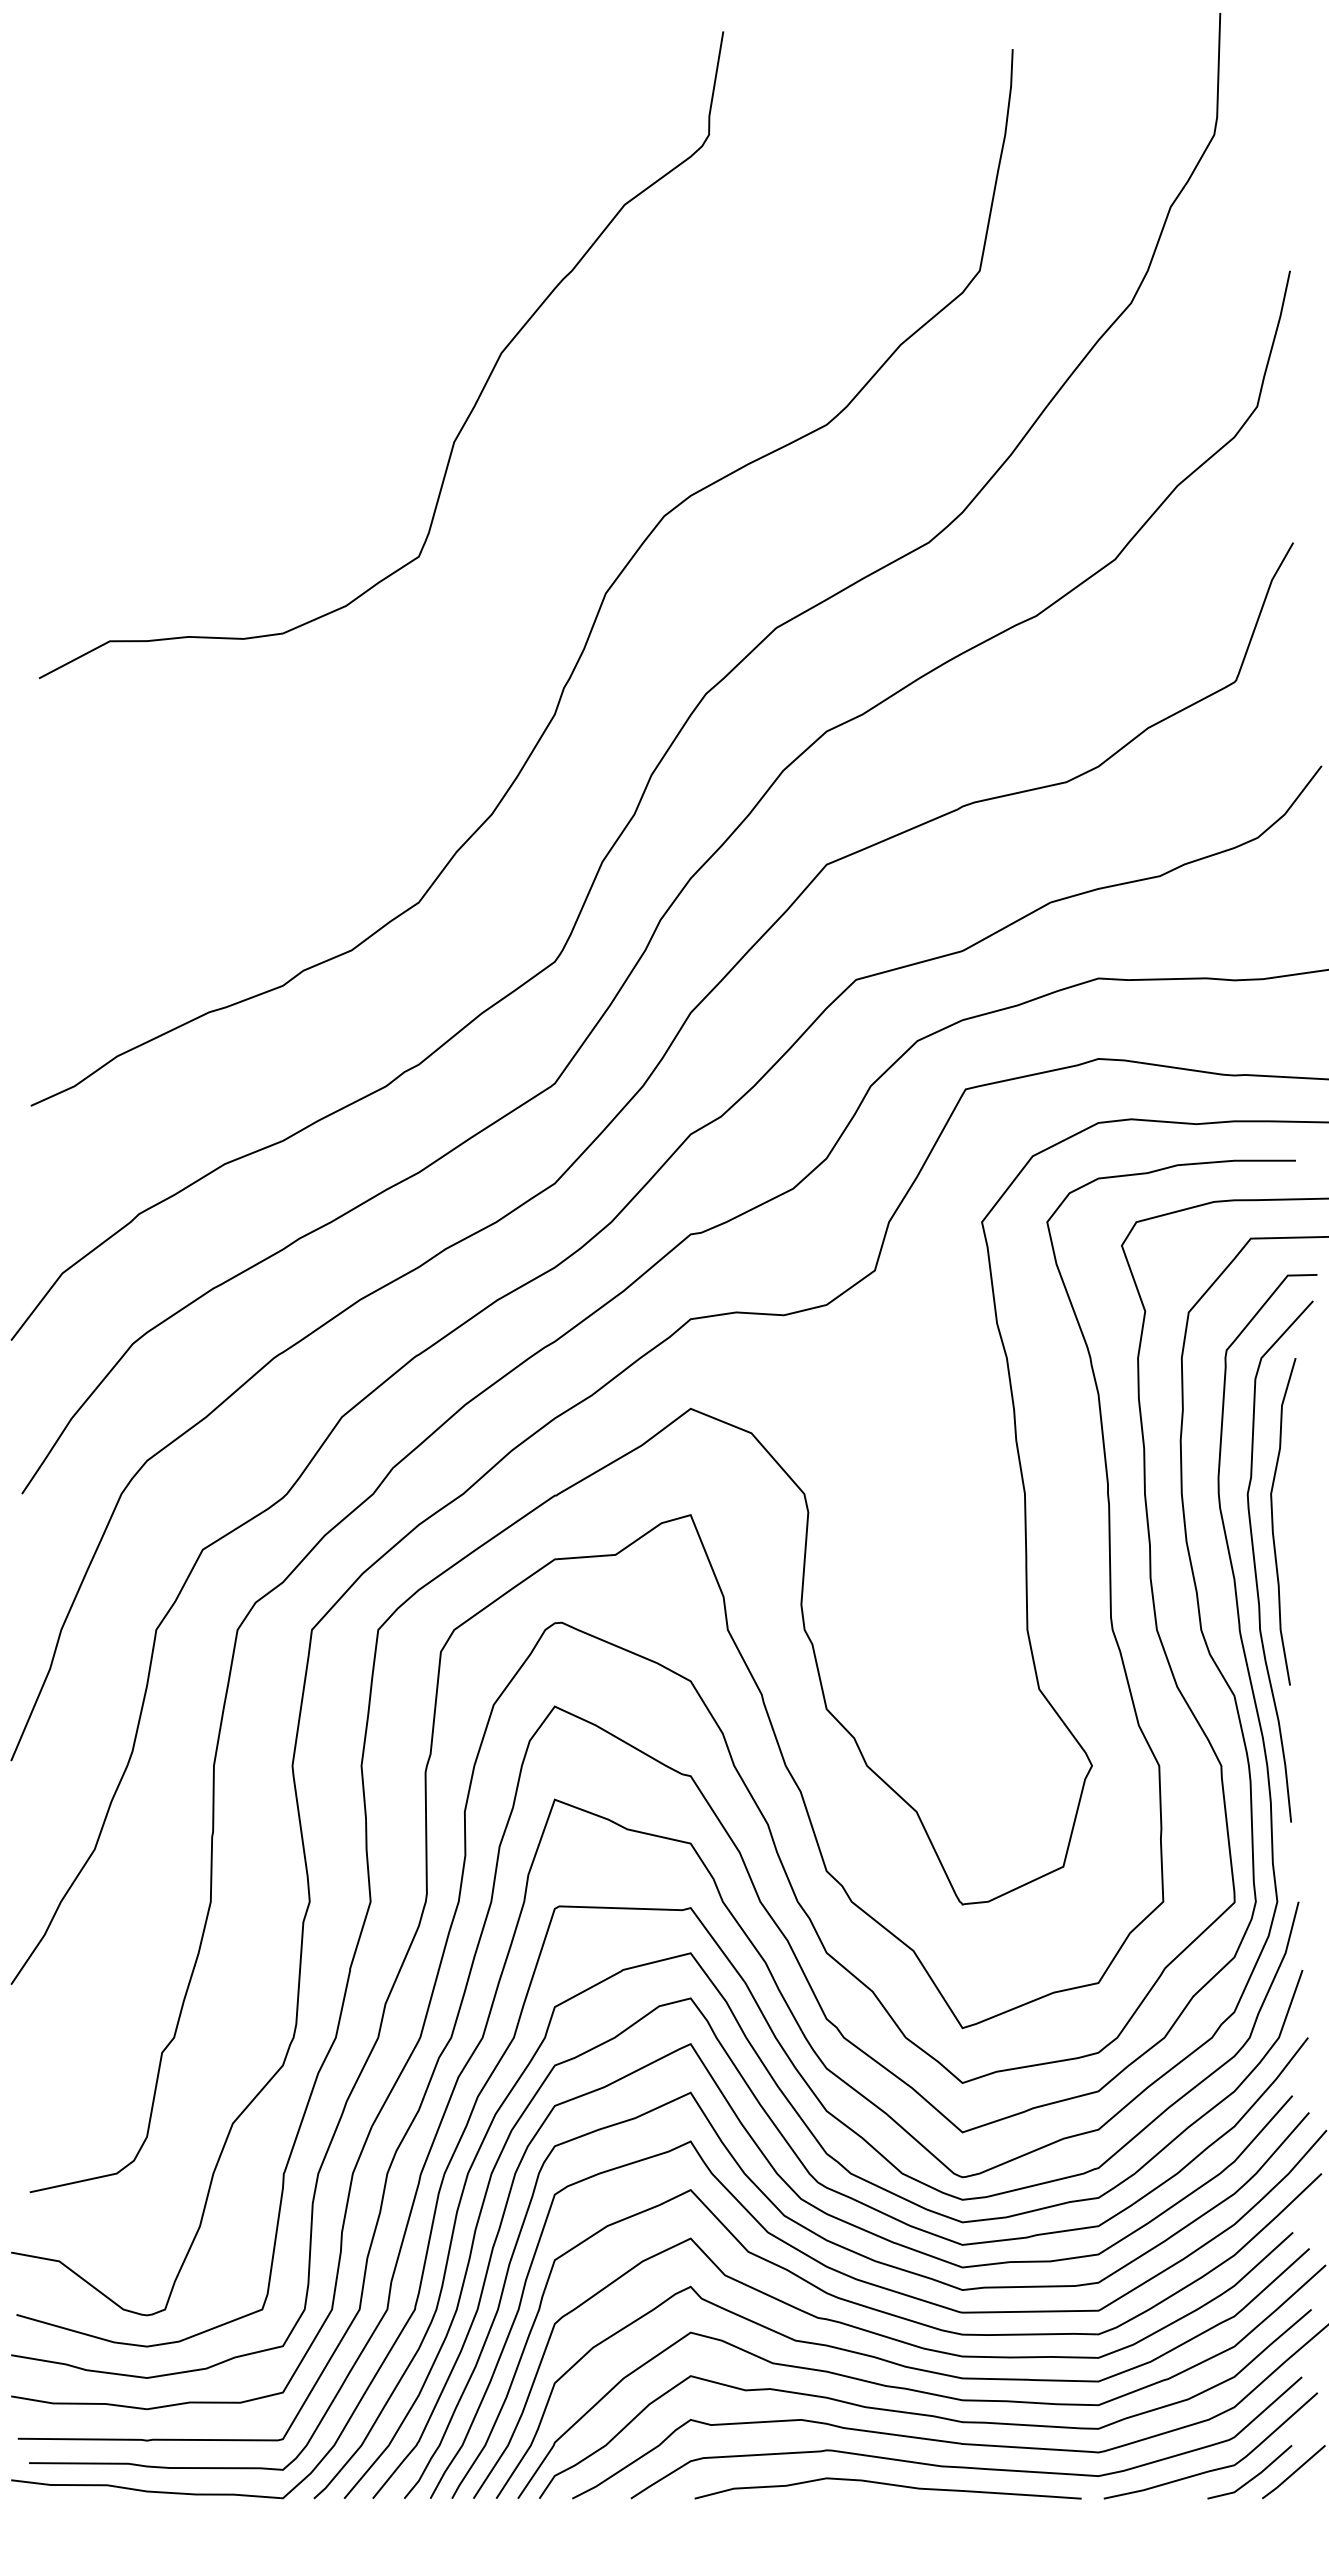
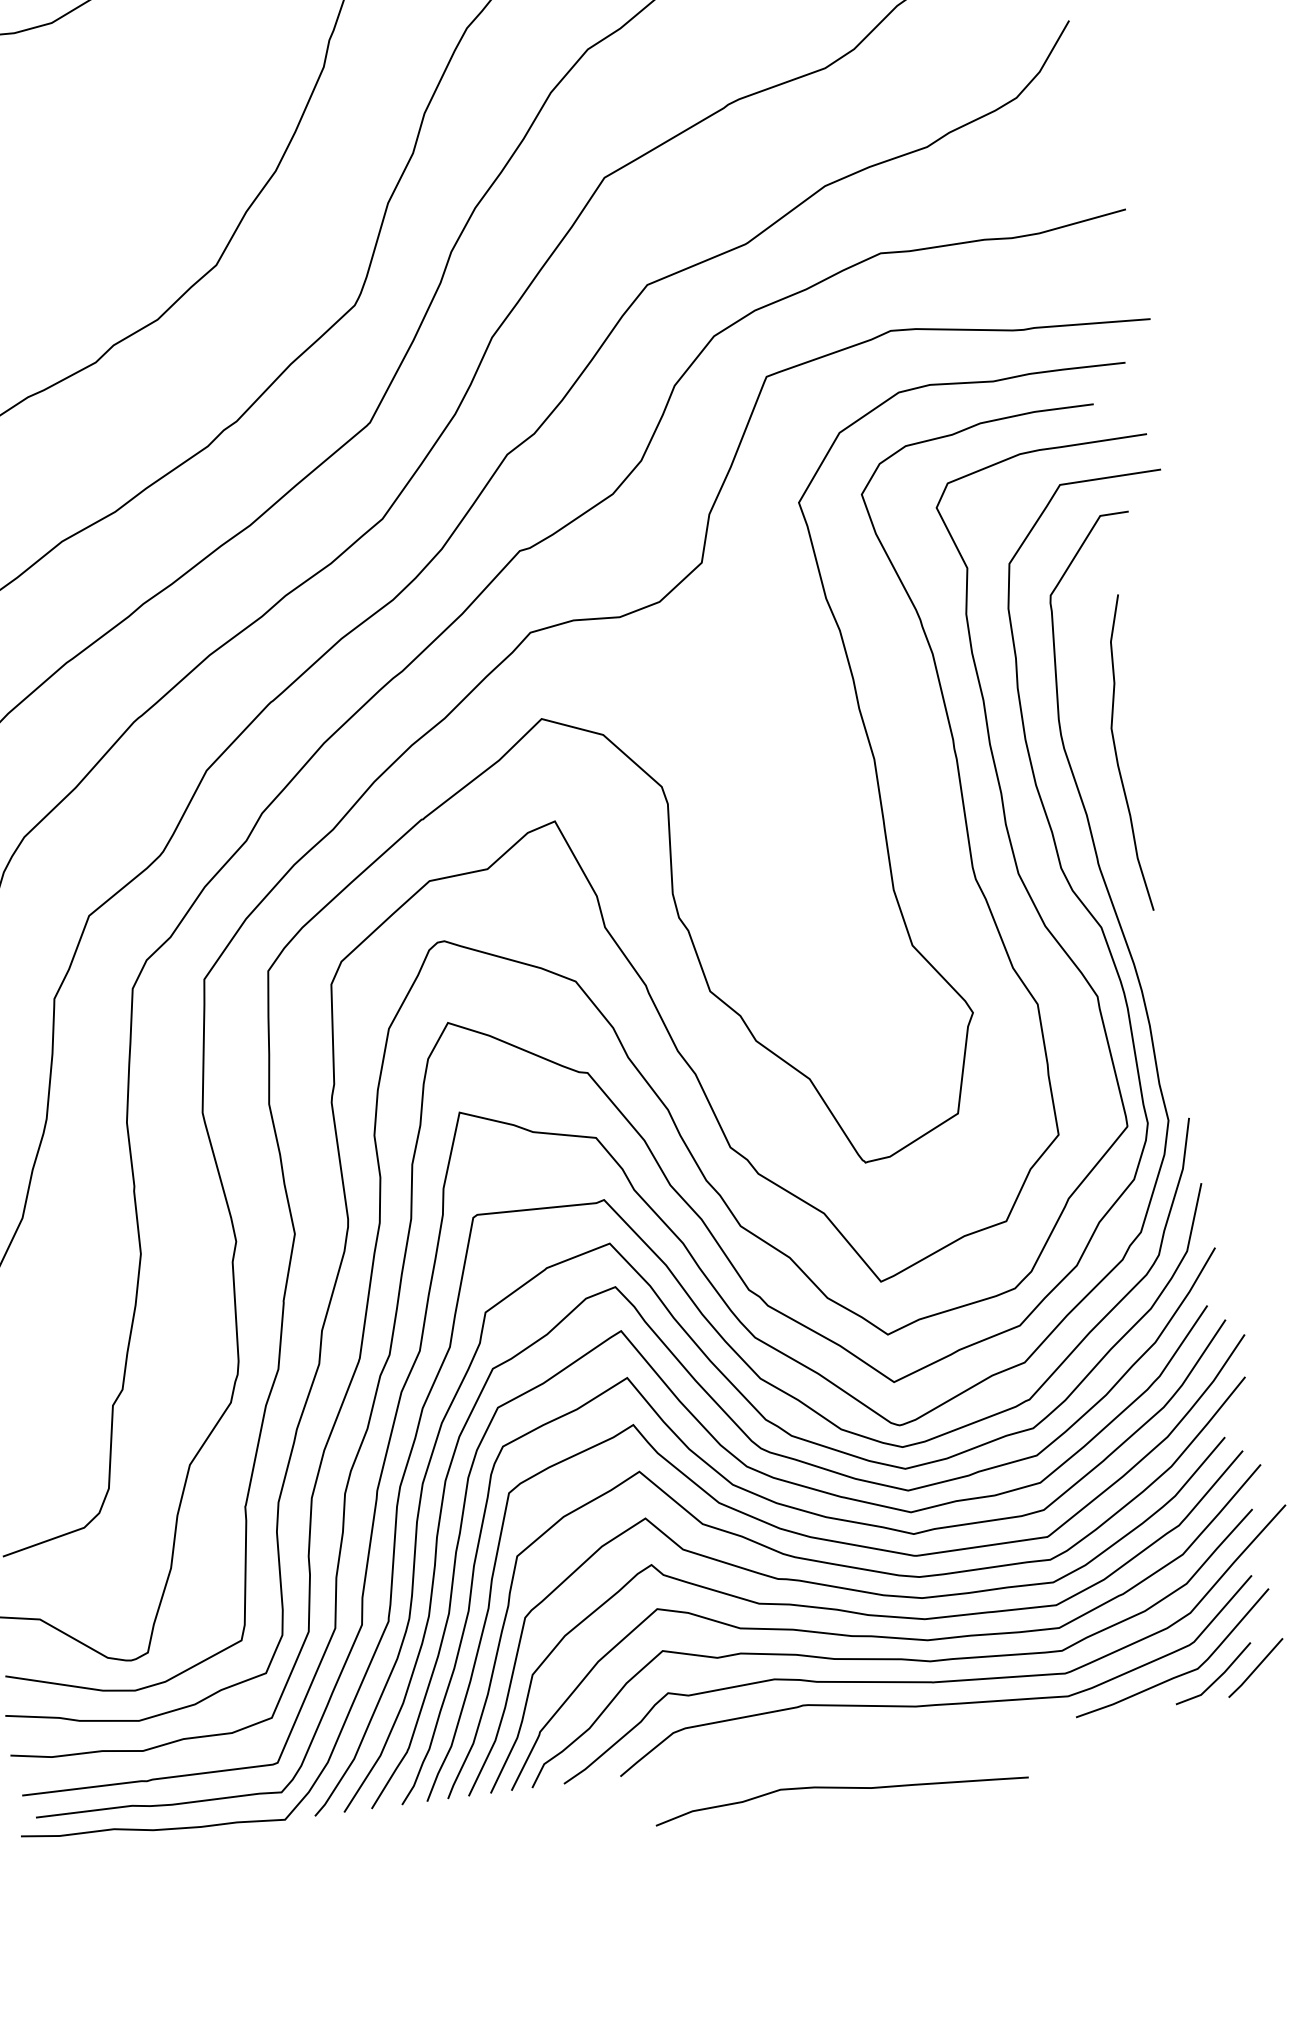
curve: (1255, 1561) -> (1104, 795), removed
curve: (887, 2485) -> (840, 1789), moved

